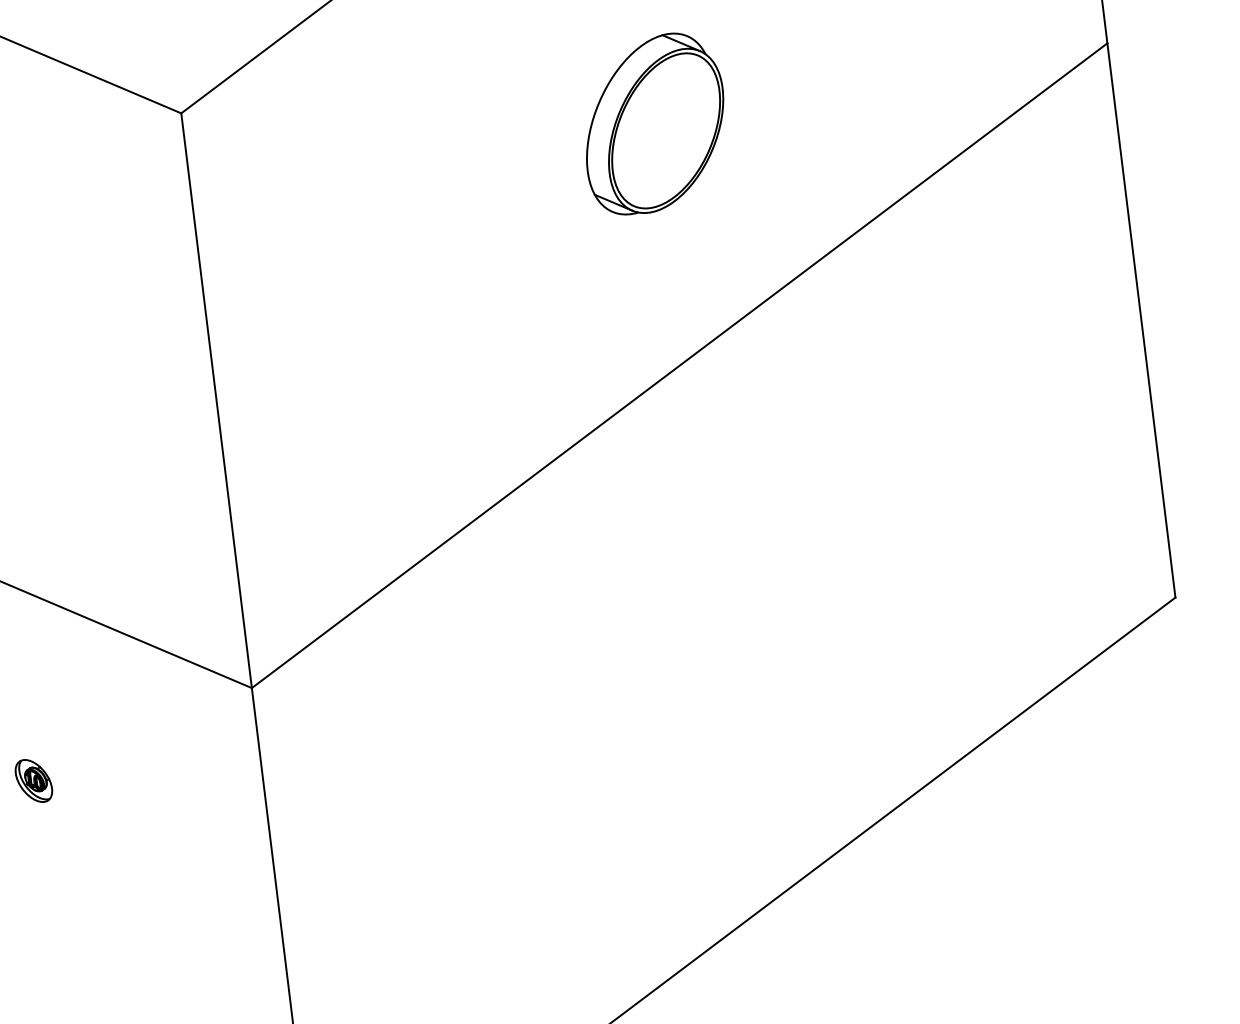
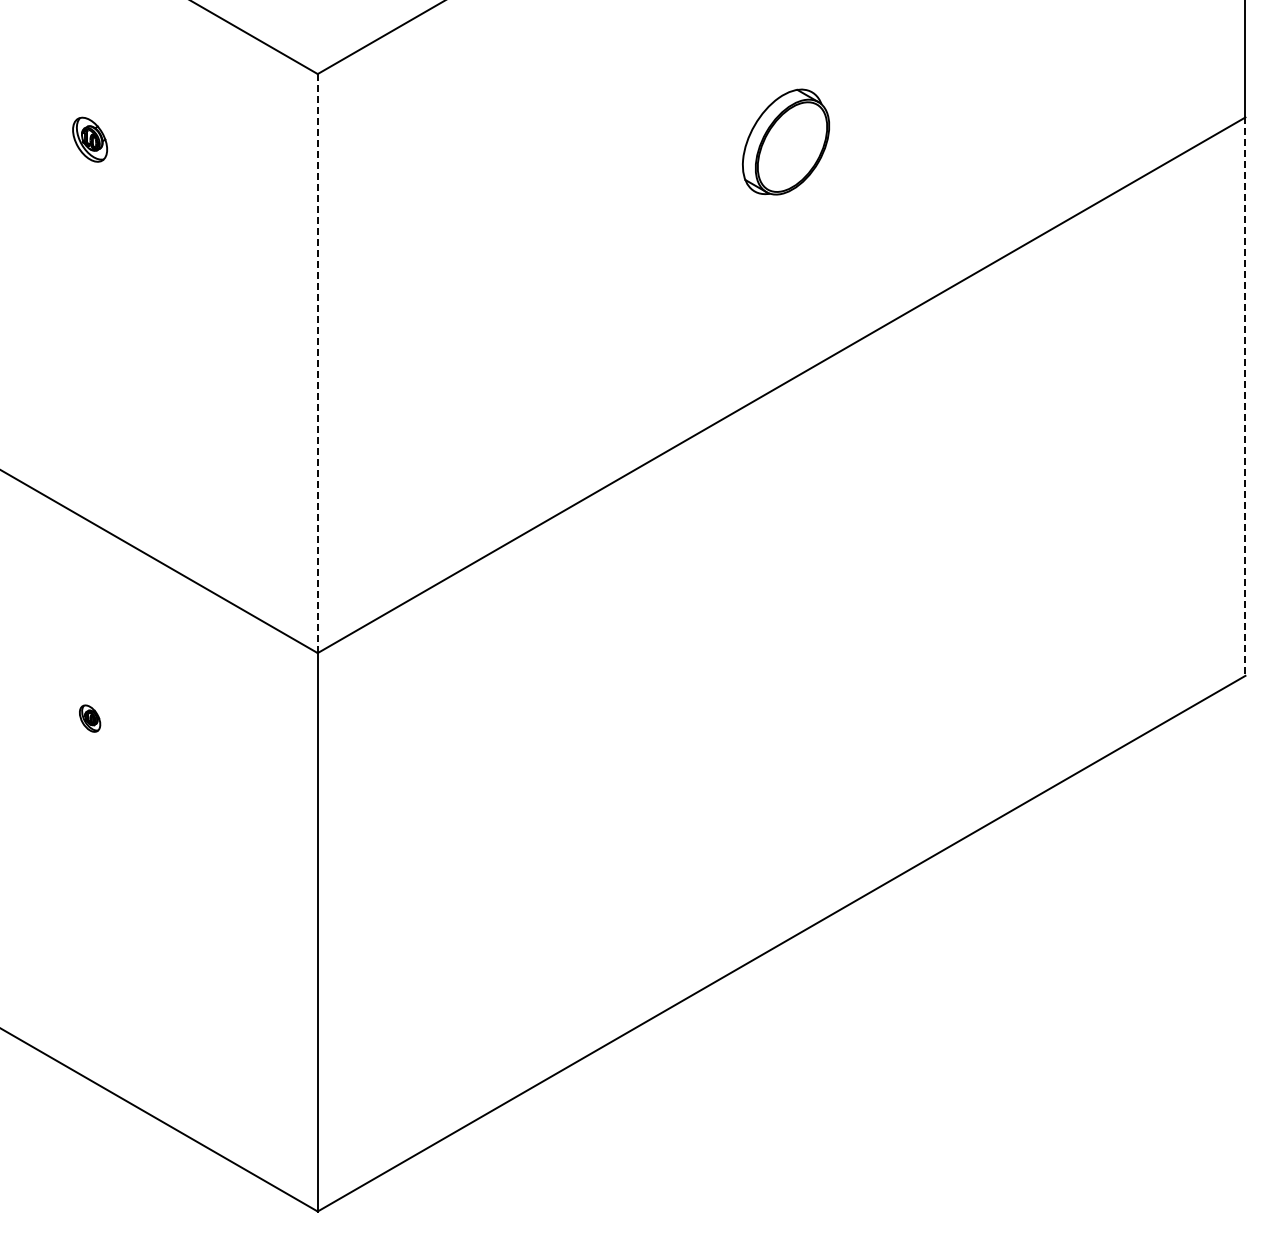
part: (653, 123) -> (785, 141), size x0.6
line: (1141, 321) -> (1245, 397), solid -> dashed
line: (216, 400) -> (317, 363), solid -> dashed
part: (33, 780) -> (89, 718), size x0.6

